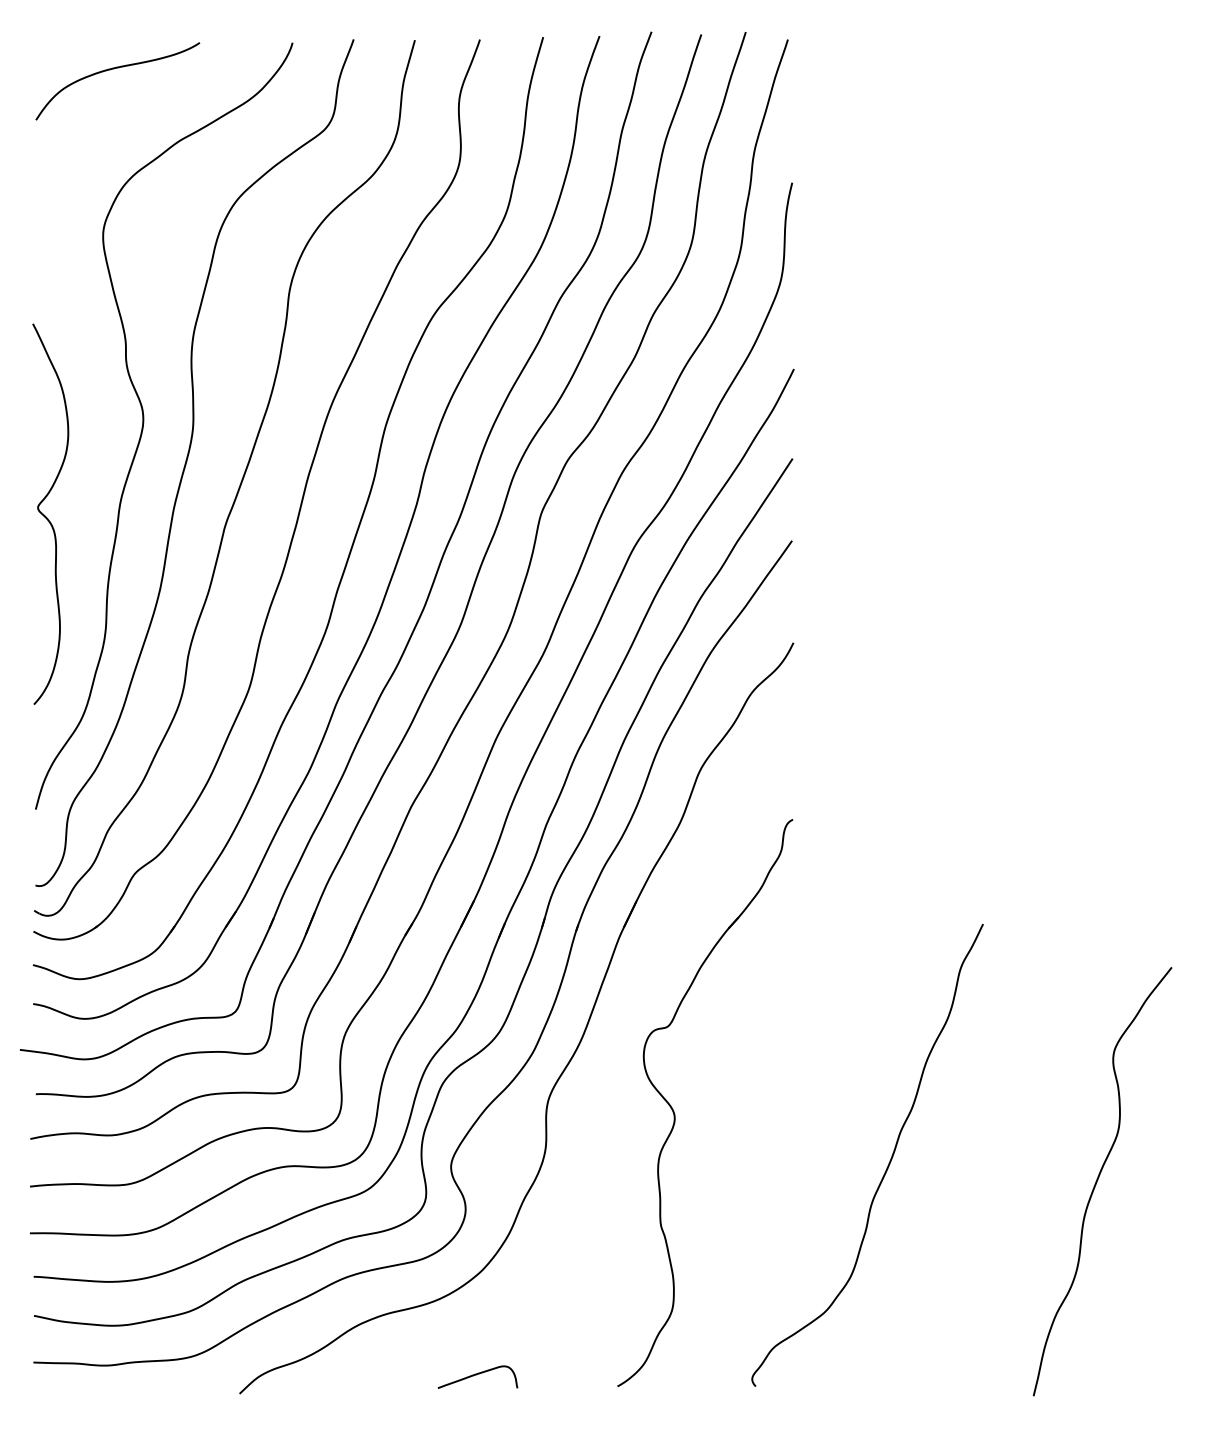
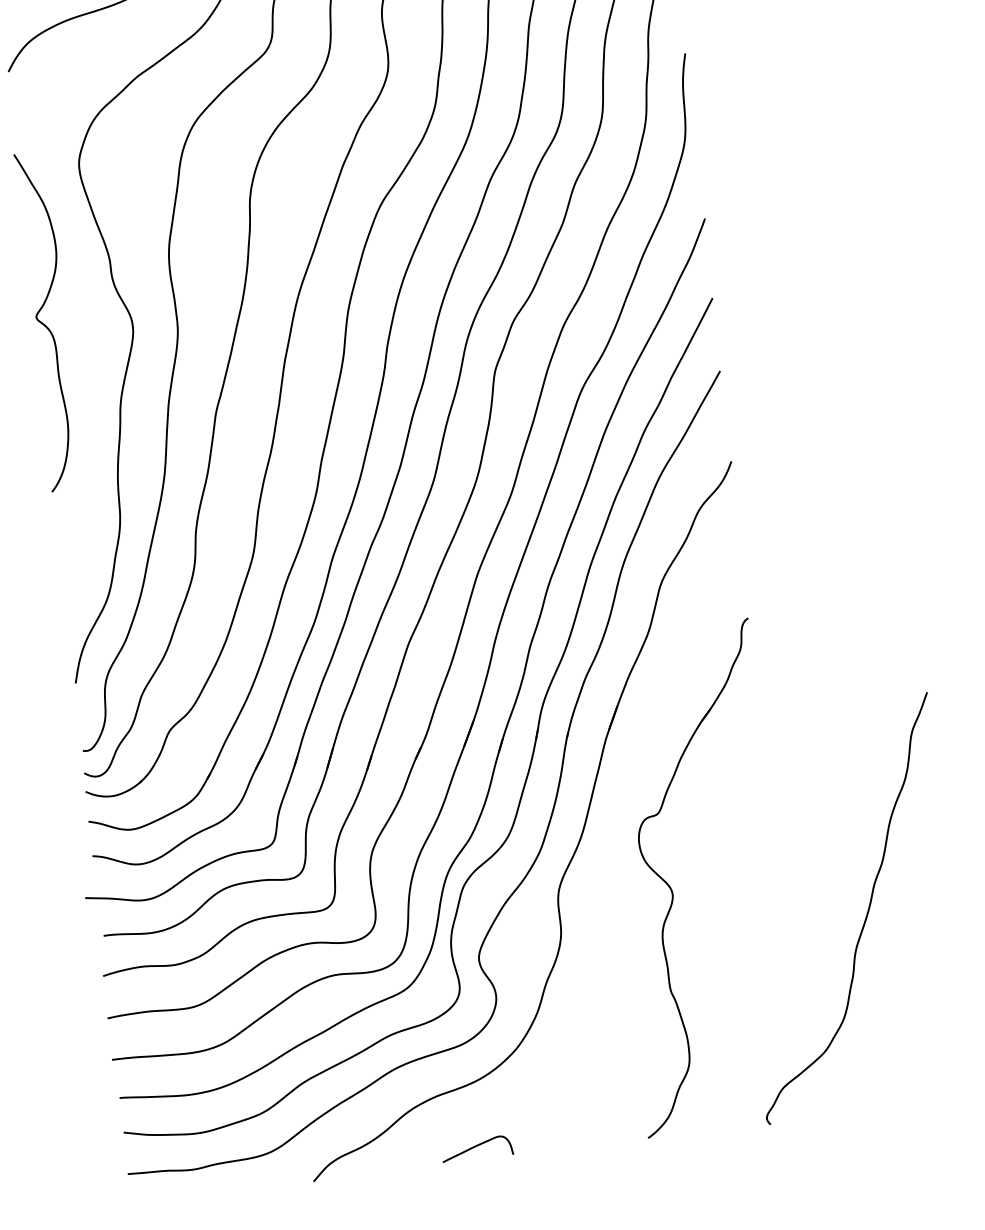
curve: (46, 516) -> (44, 324), moved
curve: (476, 1375) -> (475, 1147), moved

